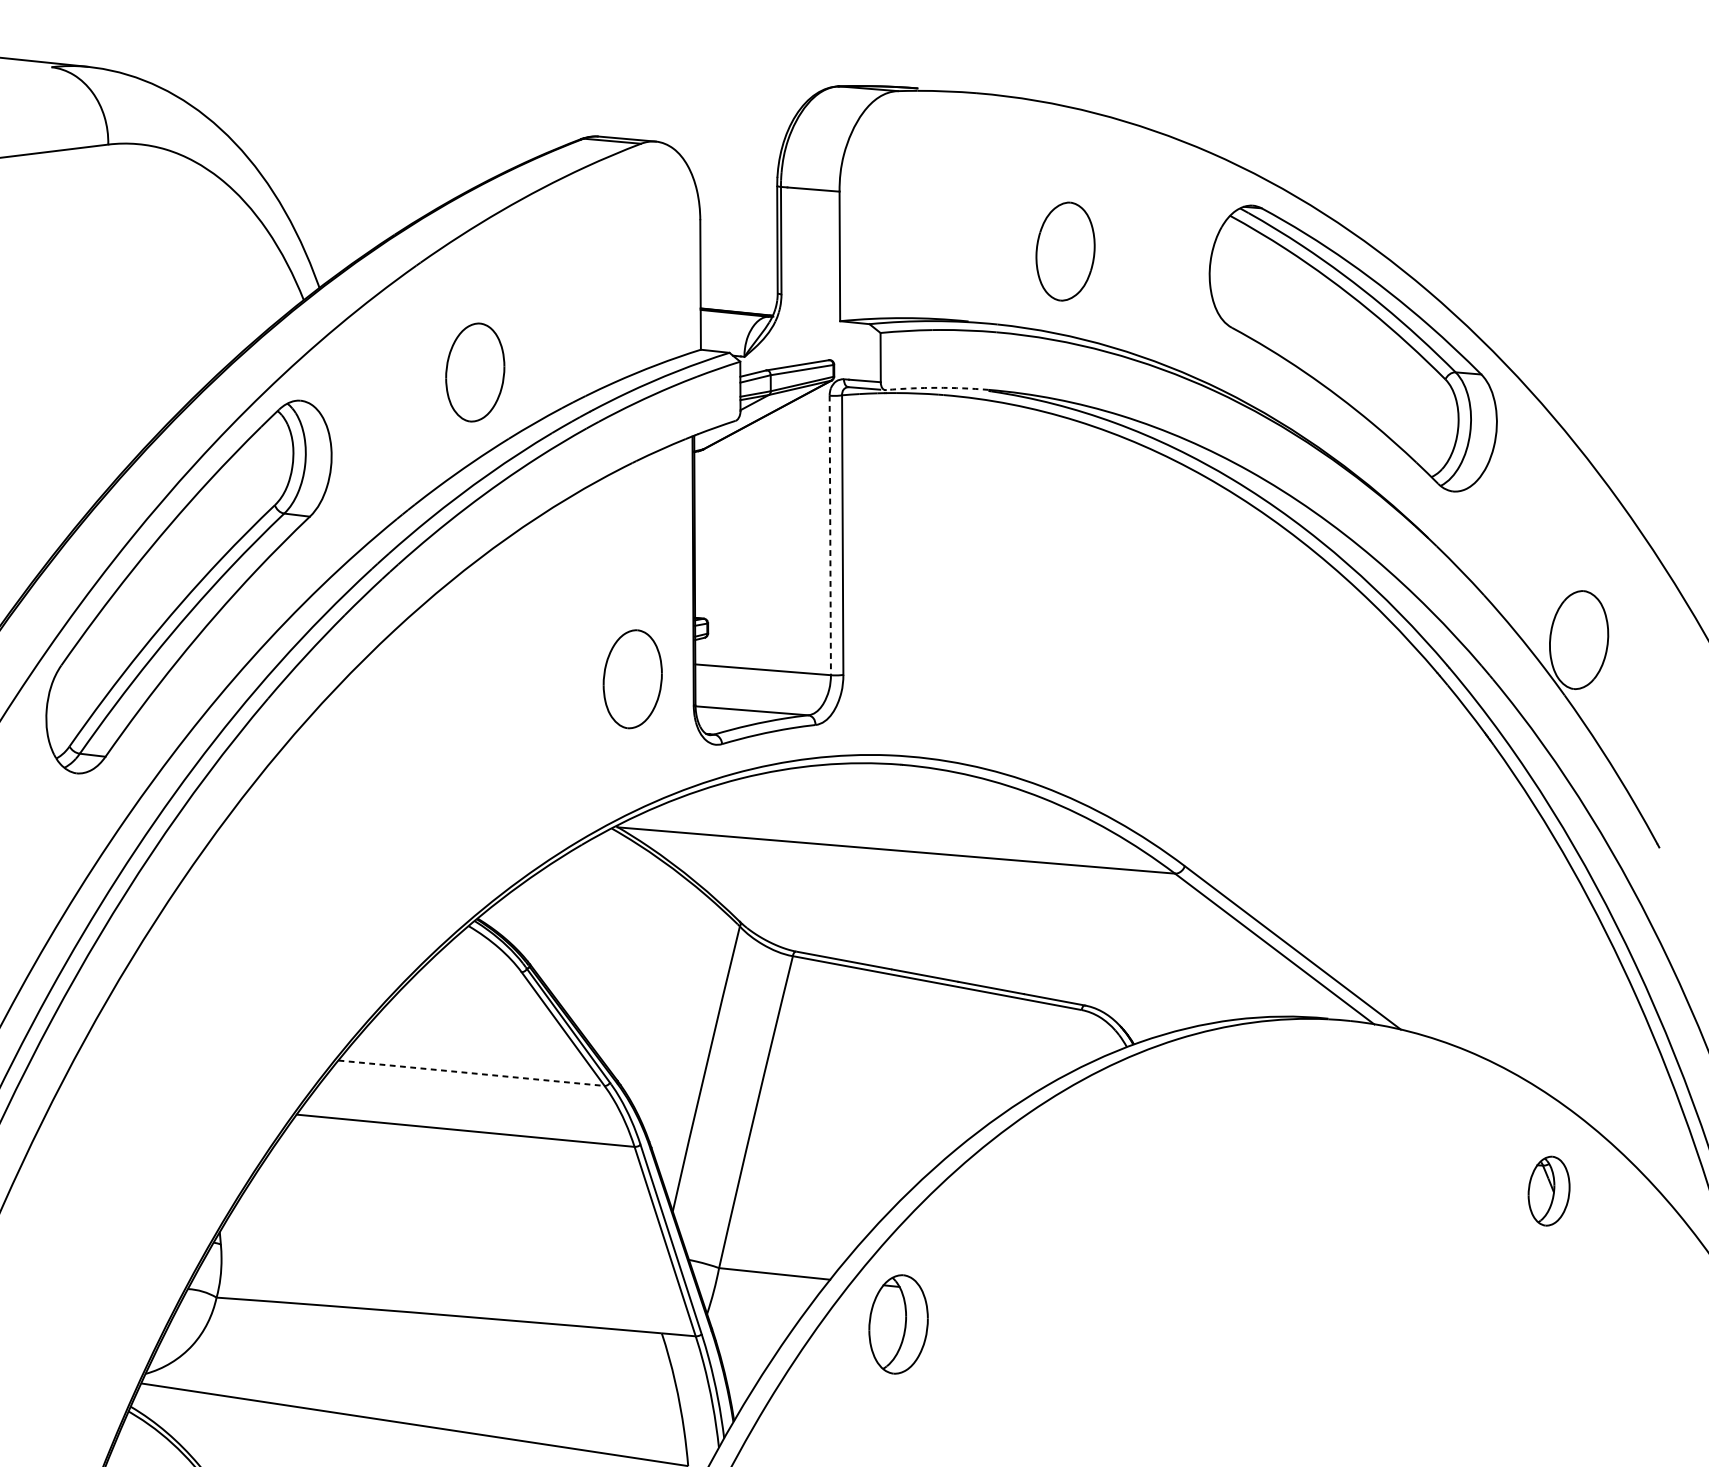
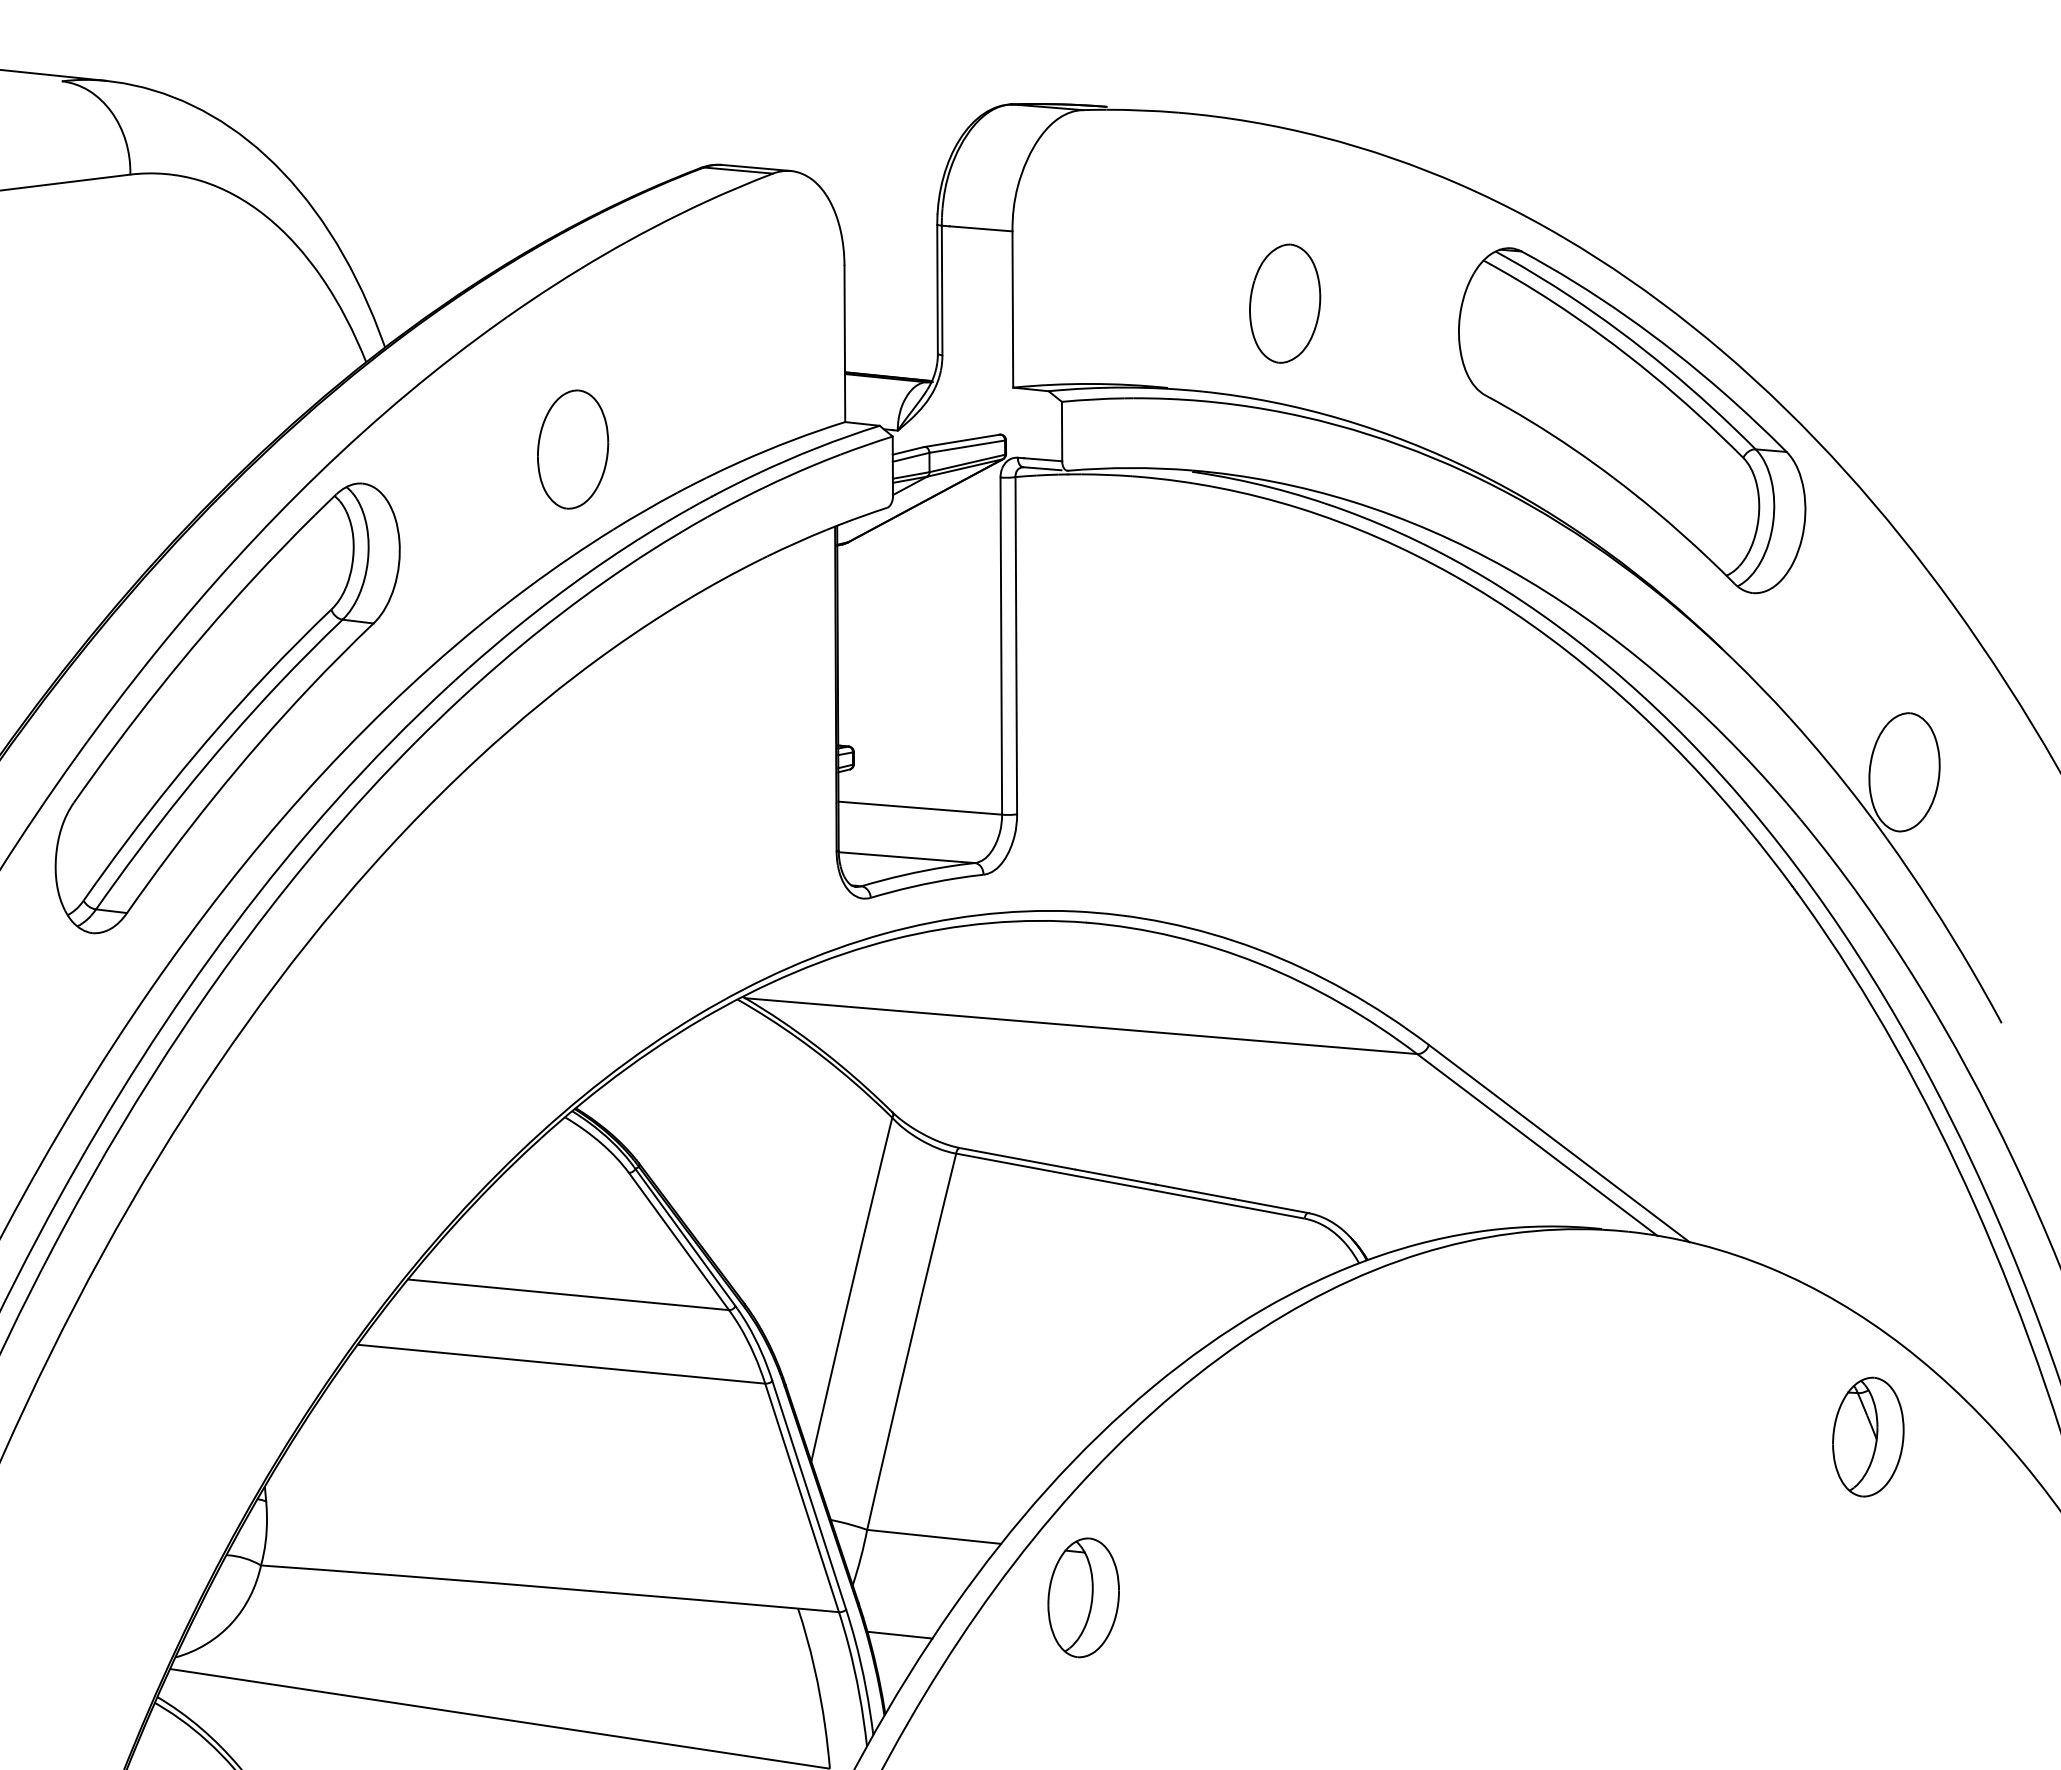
arc: (937, 388) -> (1130, 468), dashed -> solid
line: (830, 535) -> (1001, 646), dashed -> solid
part: (633, 679) -> (763, 819), removed
line: (472, 1072) -> (569, 1294), dashed -> solid
part: (1549, 1190) -> (1868, 1436), size x1.43
line: (745, 1354) -> (899, 1634), added

